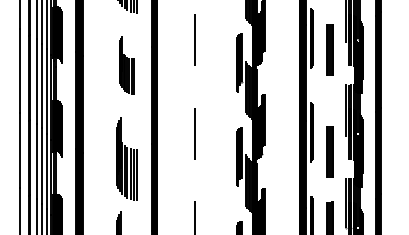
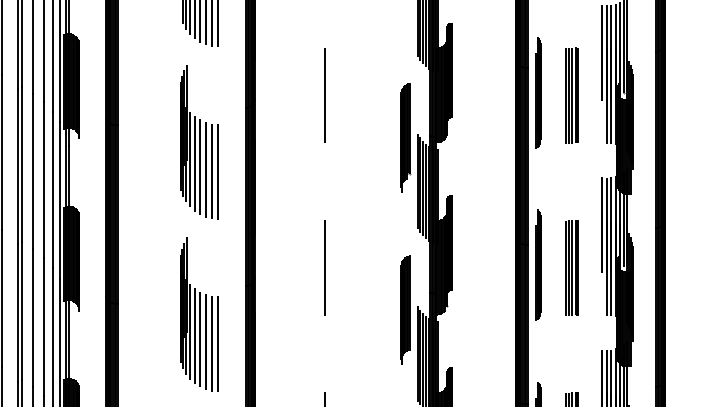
part: (329, 49) -> (571, 94), moved
part: (126, 65) -> (198, 142), size x1.43
part: (329, 151) -> (571, 267), moved

